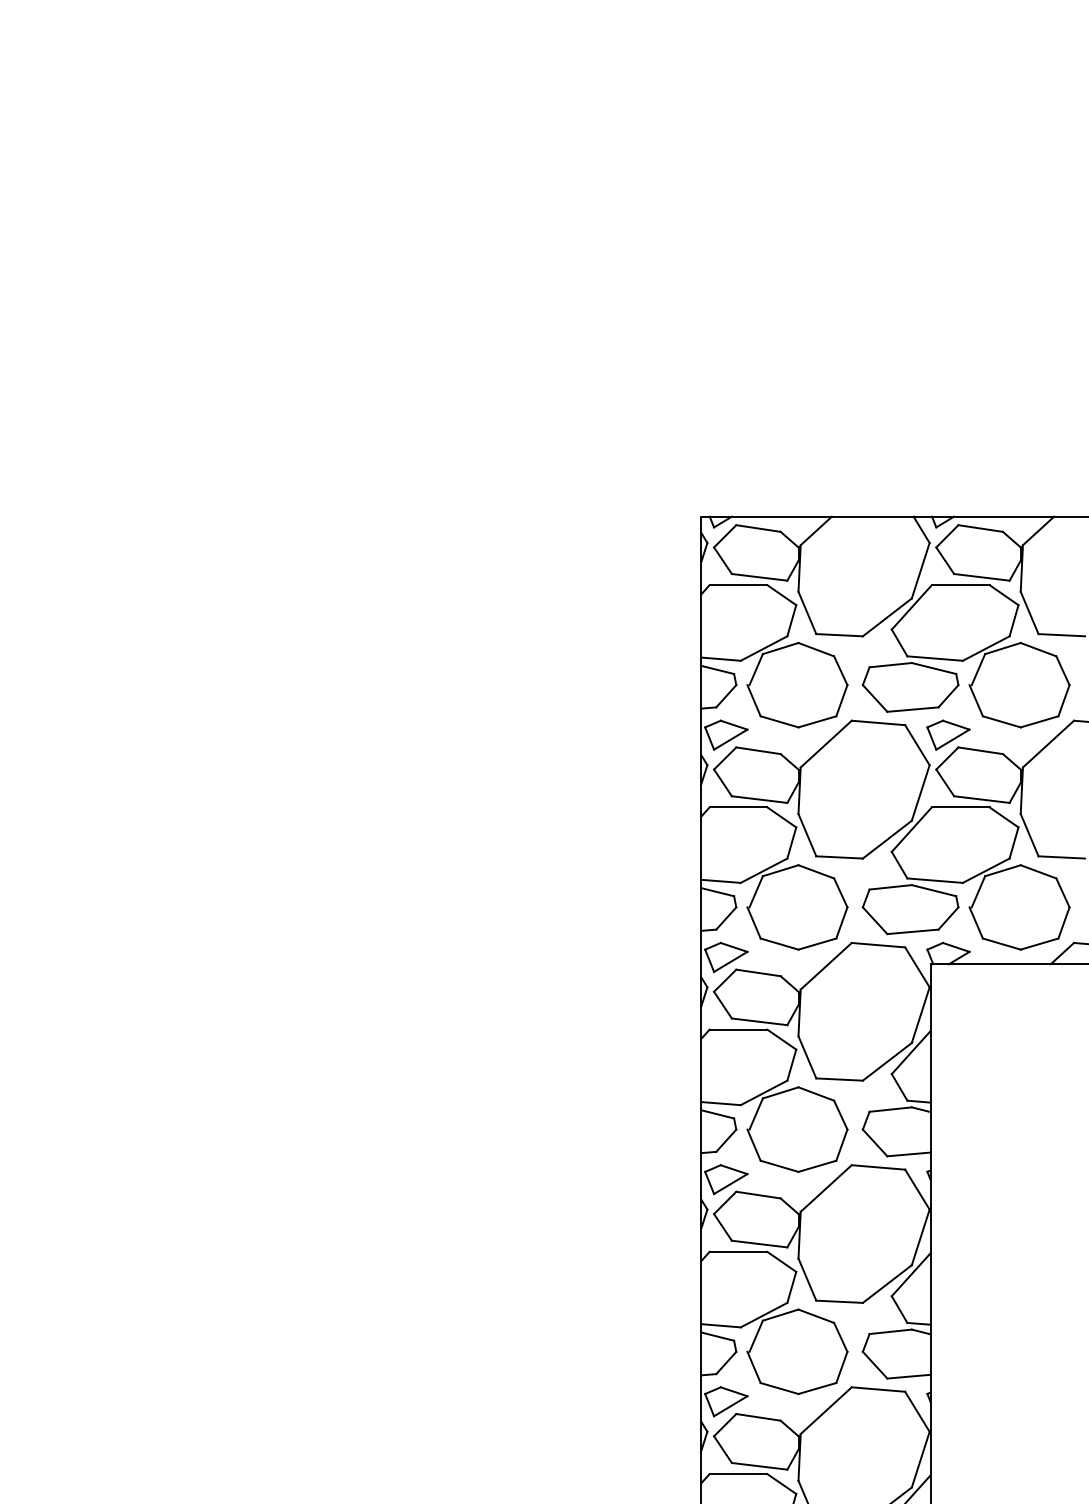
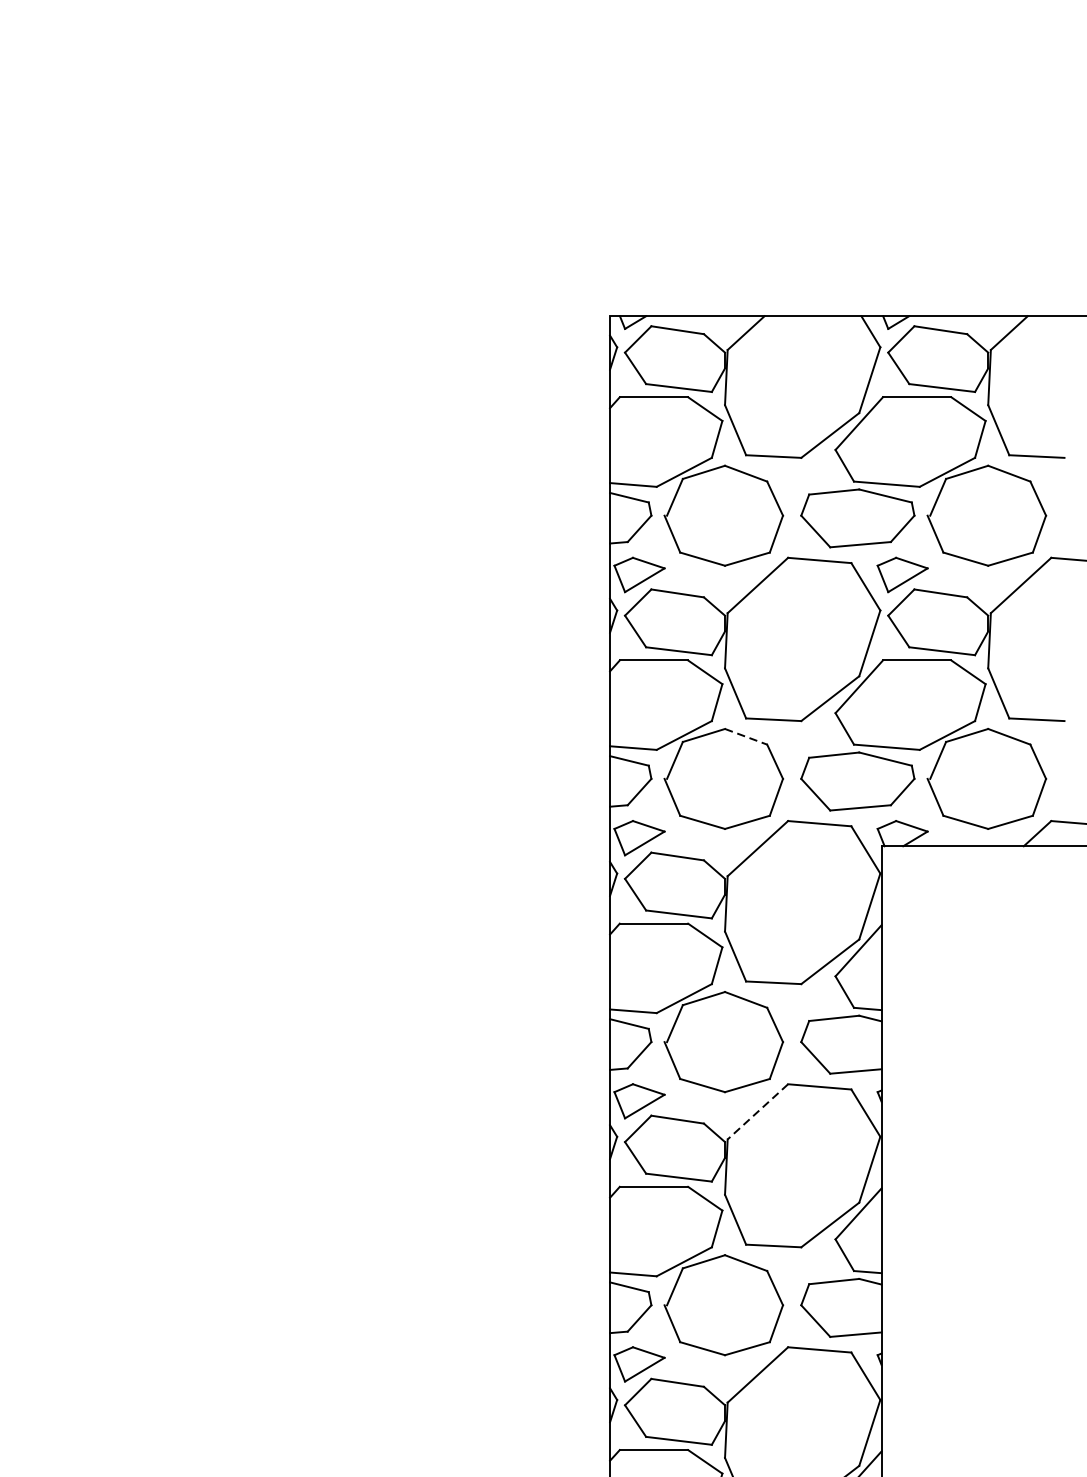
line: (816, 871) -> (746, 736), solid -> dashed
line: (826, 1188) -> (758, 1111), solid -> dashed

